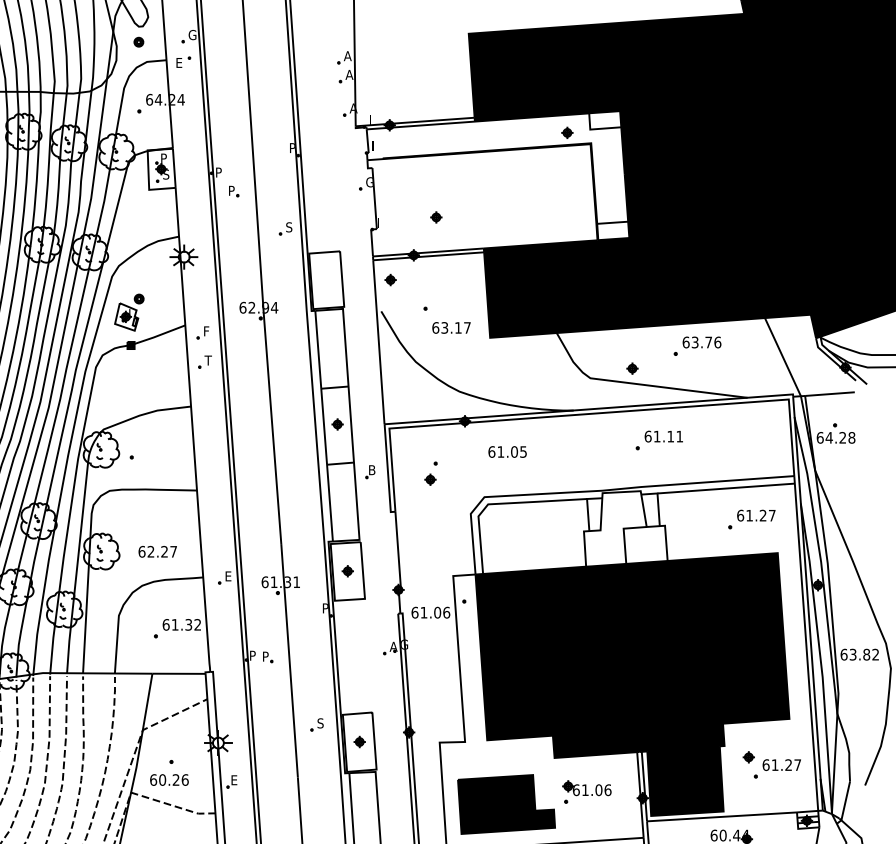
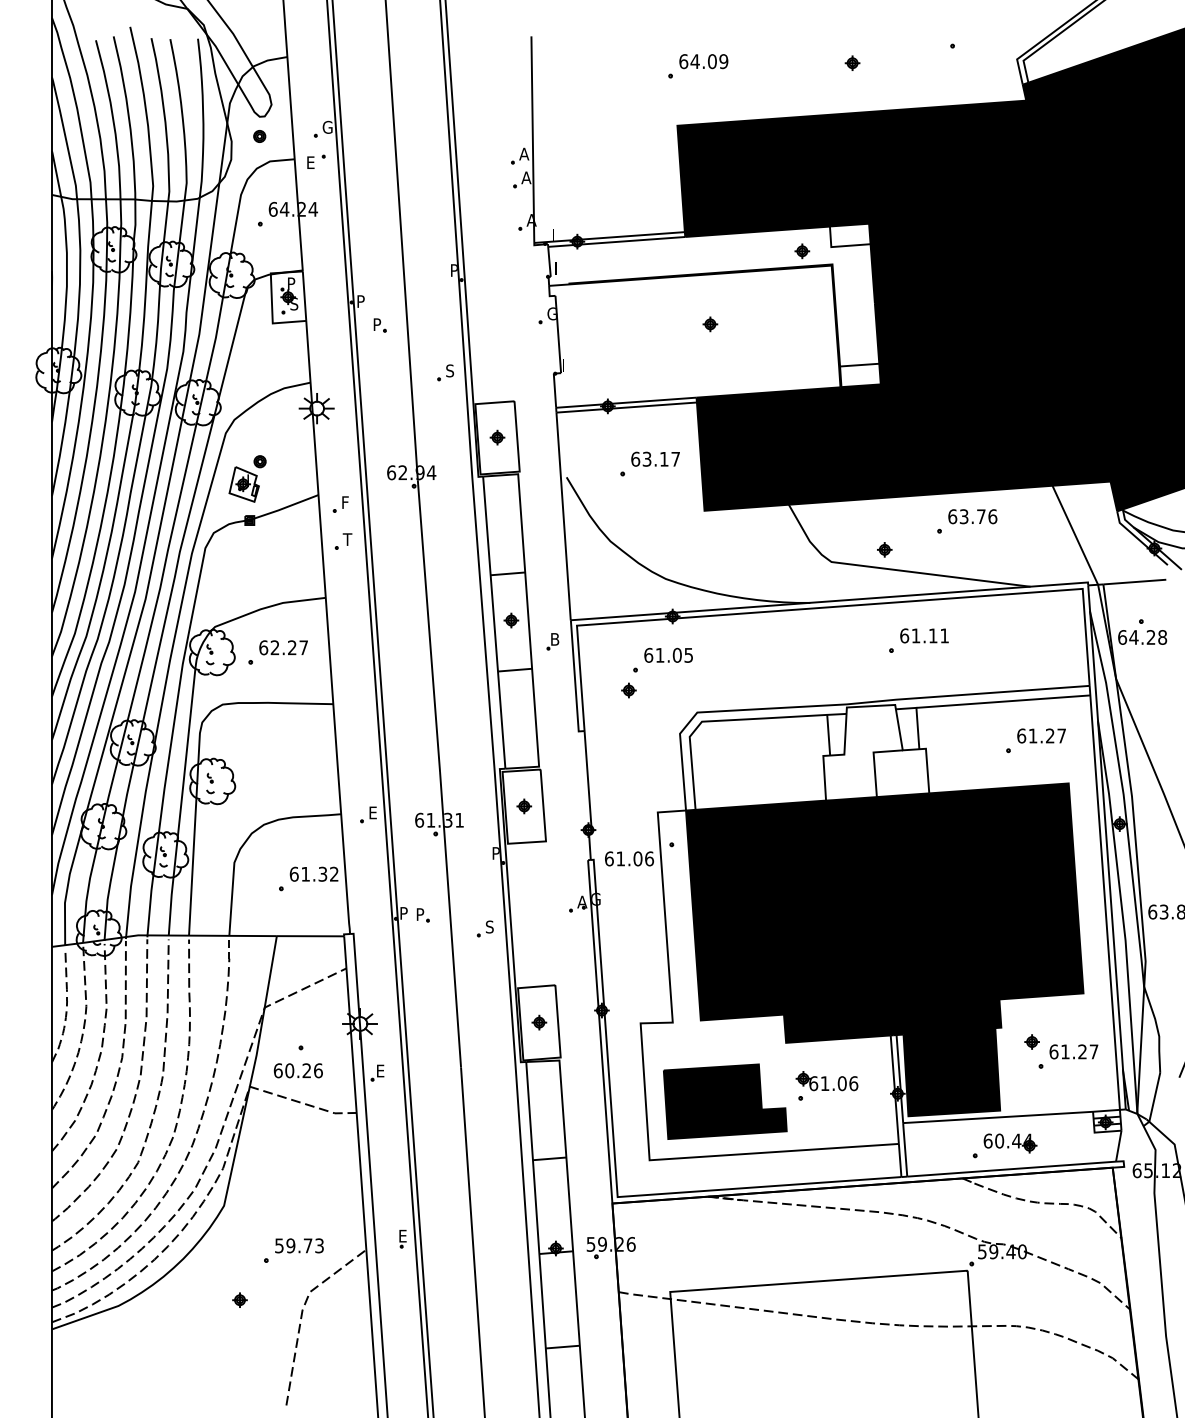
part: (436, 217) -> (710, 324), moved
part: (390, 279) -> (497, 437), moved
text: (451, 327) -> (655, 458), moved
text: (507, 451) -> (668, 654), moved
part: (370, 471) -> (552, 641), moved
text: (157, 551) -> (283, 647), moved
part: (316, 724) -> (484, 928), moved

